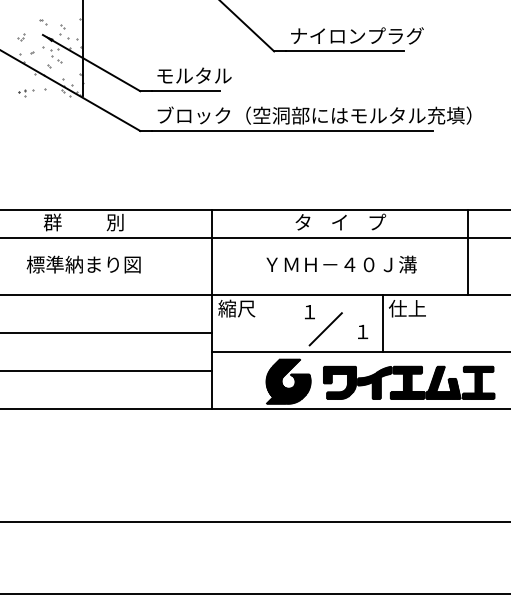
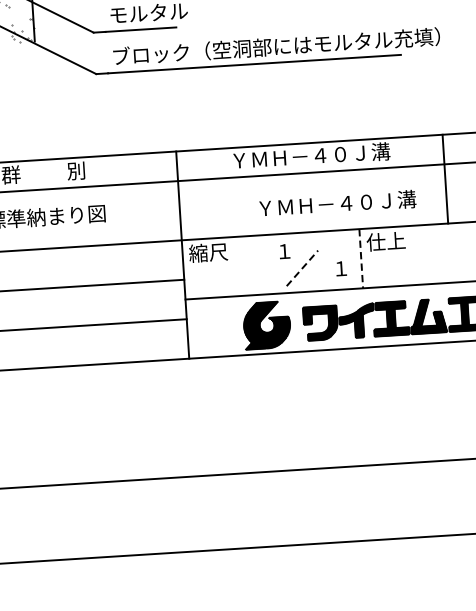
text: (341, 222) -> (311, 156), タ    イ    プ -> ＹＭＨ－４０Ｊ溝
text: (341, 264) -> (337, 203), moved
line: (382, 324) -> (361, 259), solid -> dashed
line: (325, 329) -> (302, 268), solid -> dashed

